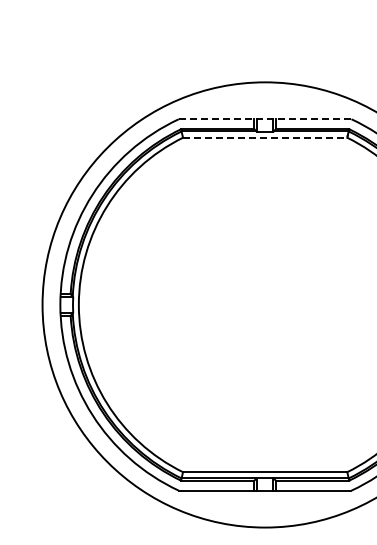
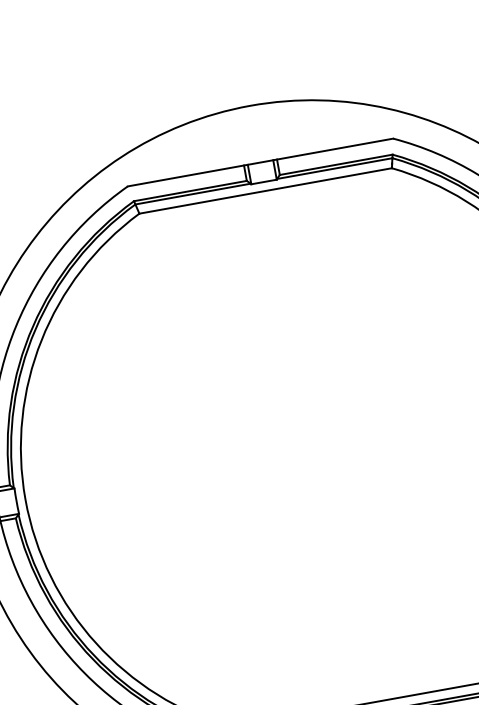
line: (264, 119) -> (259, 163), dashed -> solid
line: (265, 137) -> (266, 190), dashed -> solid

